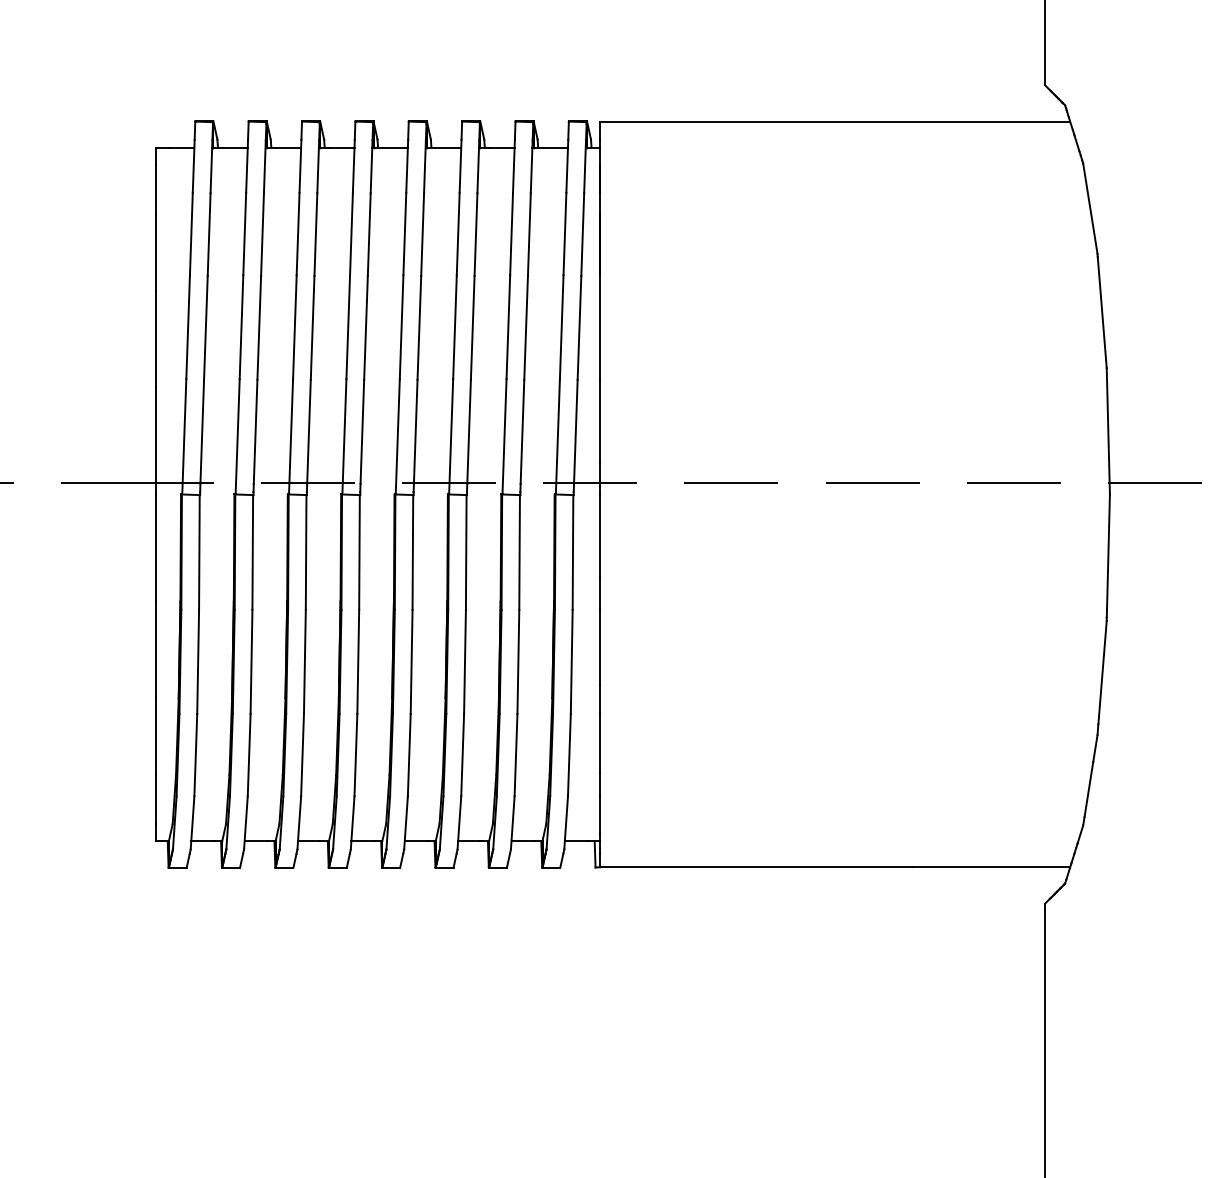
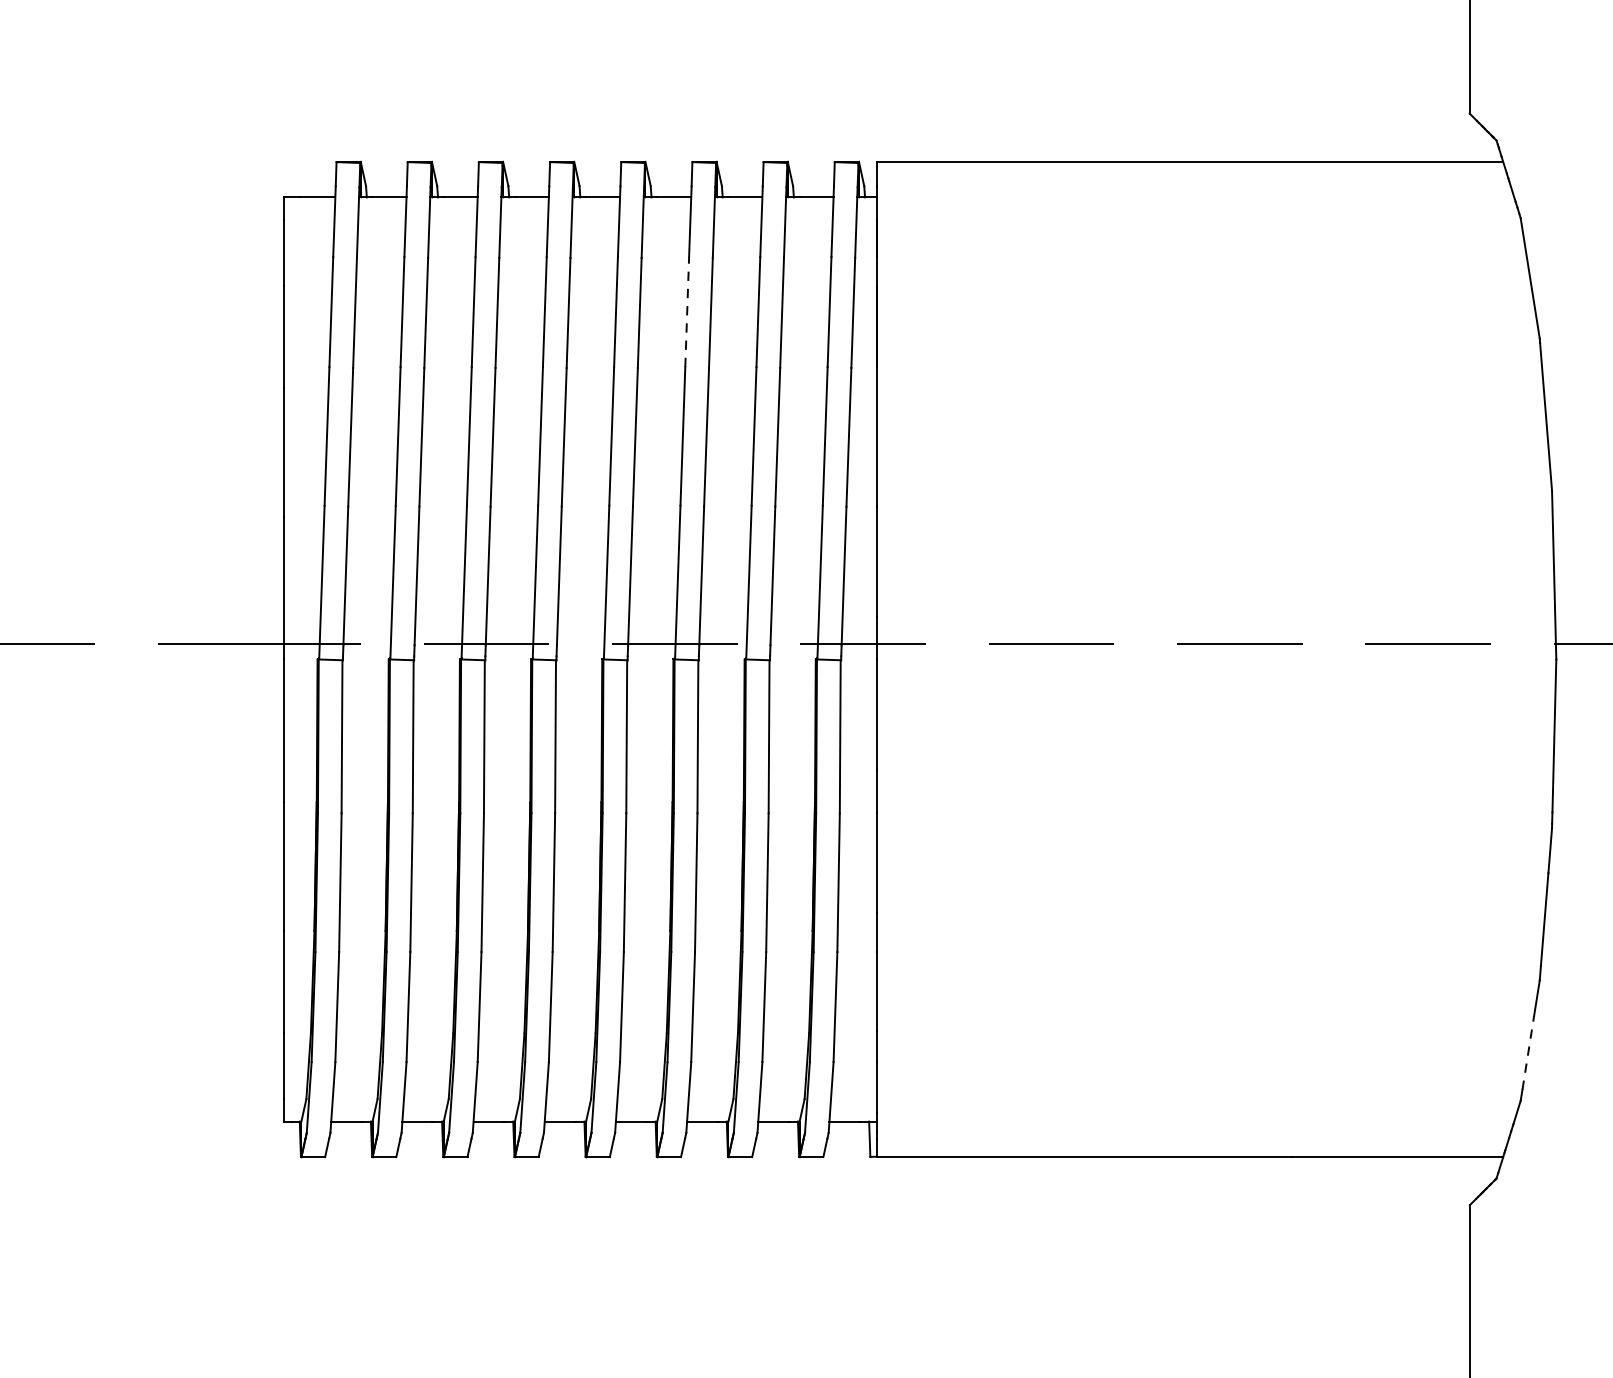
line: (458, 233) -> (687, 311), solid -> dashed
line: (1088, 789) -> (1527, 1052), solid -> dashed

